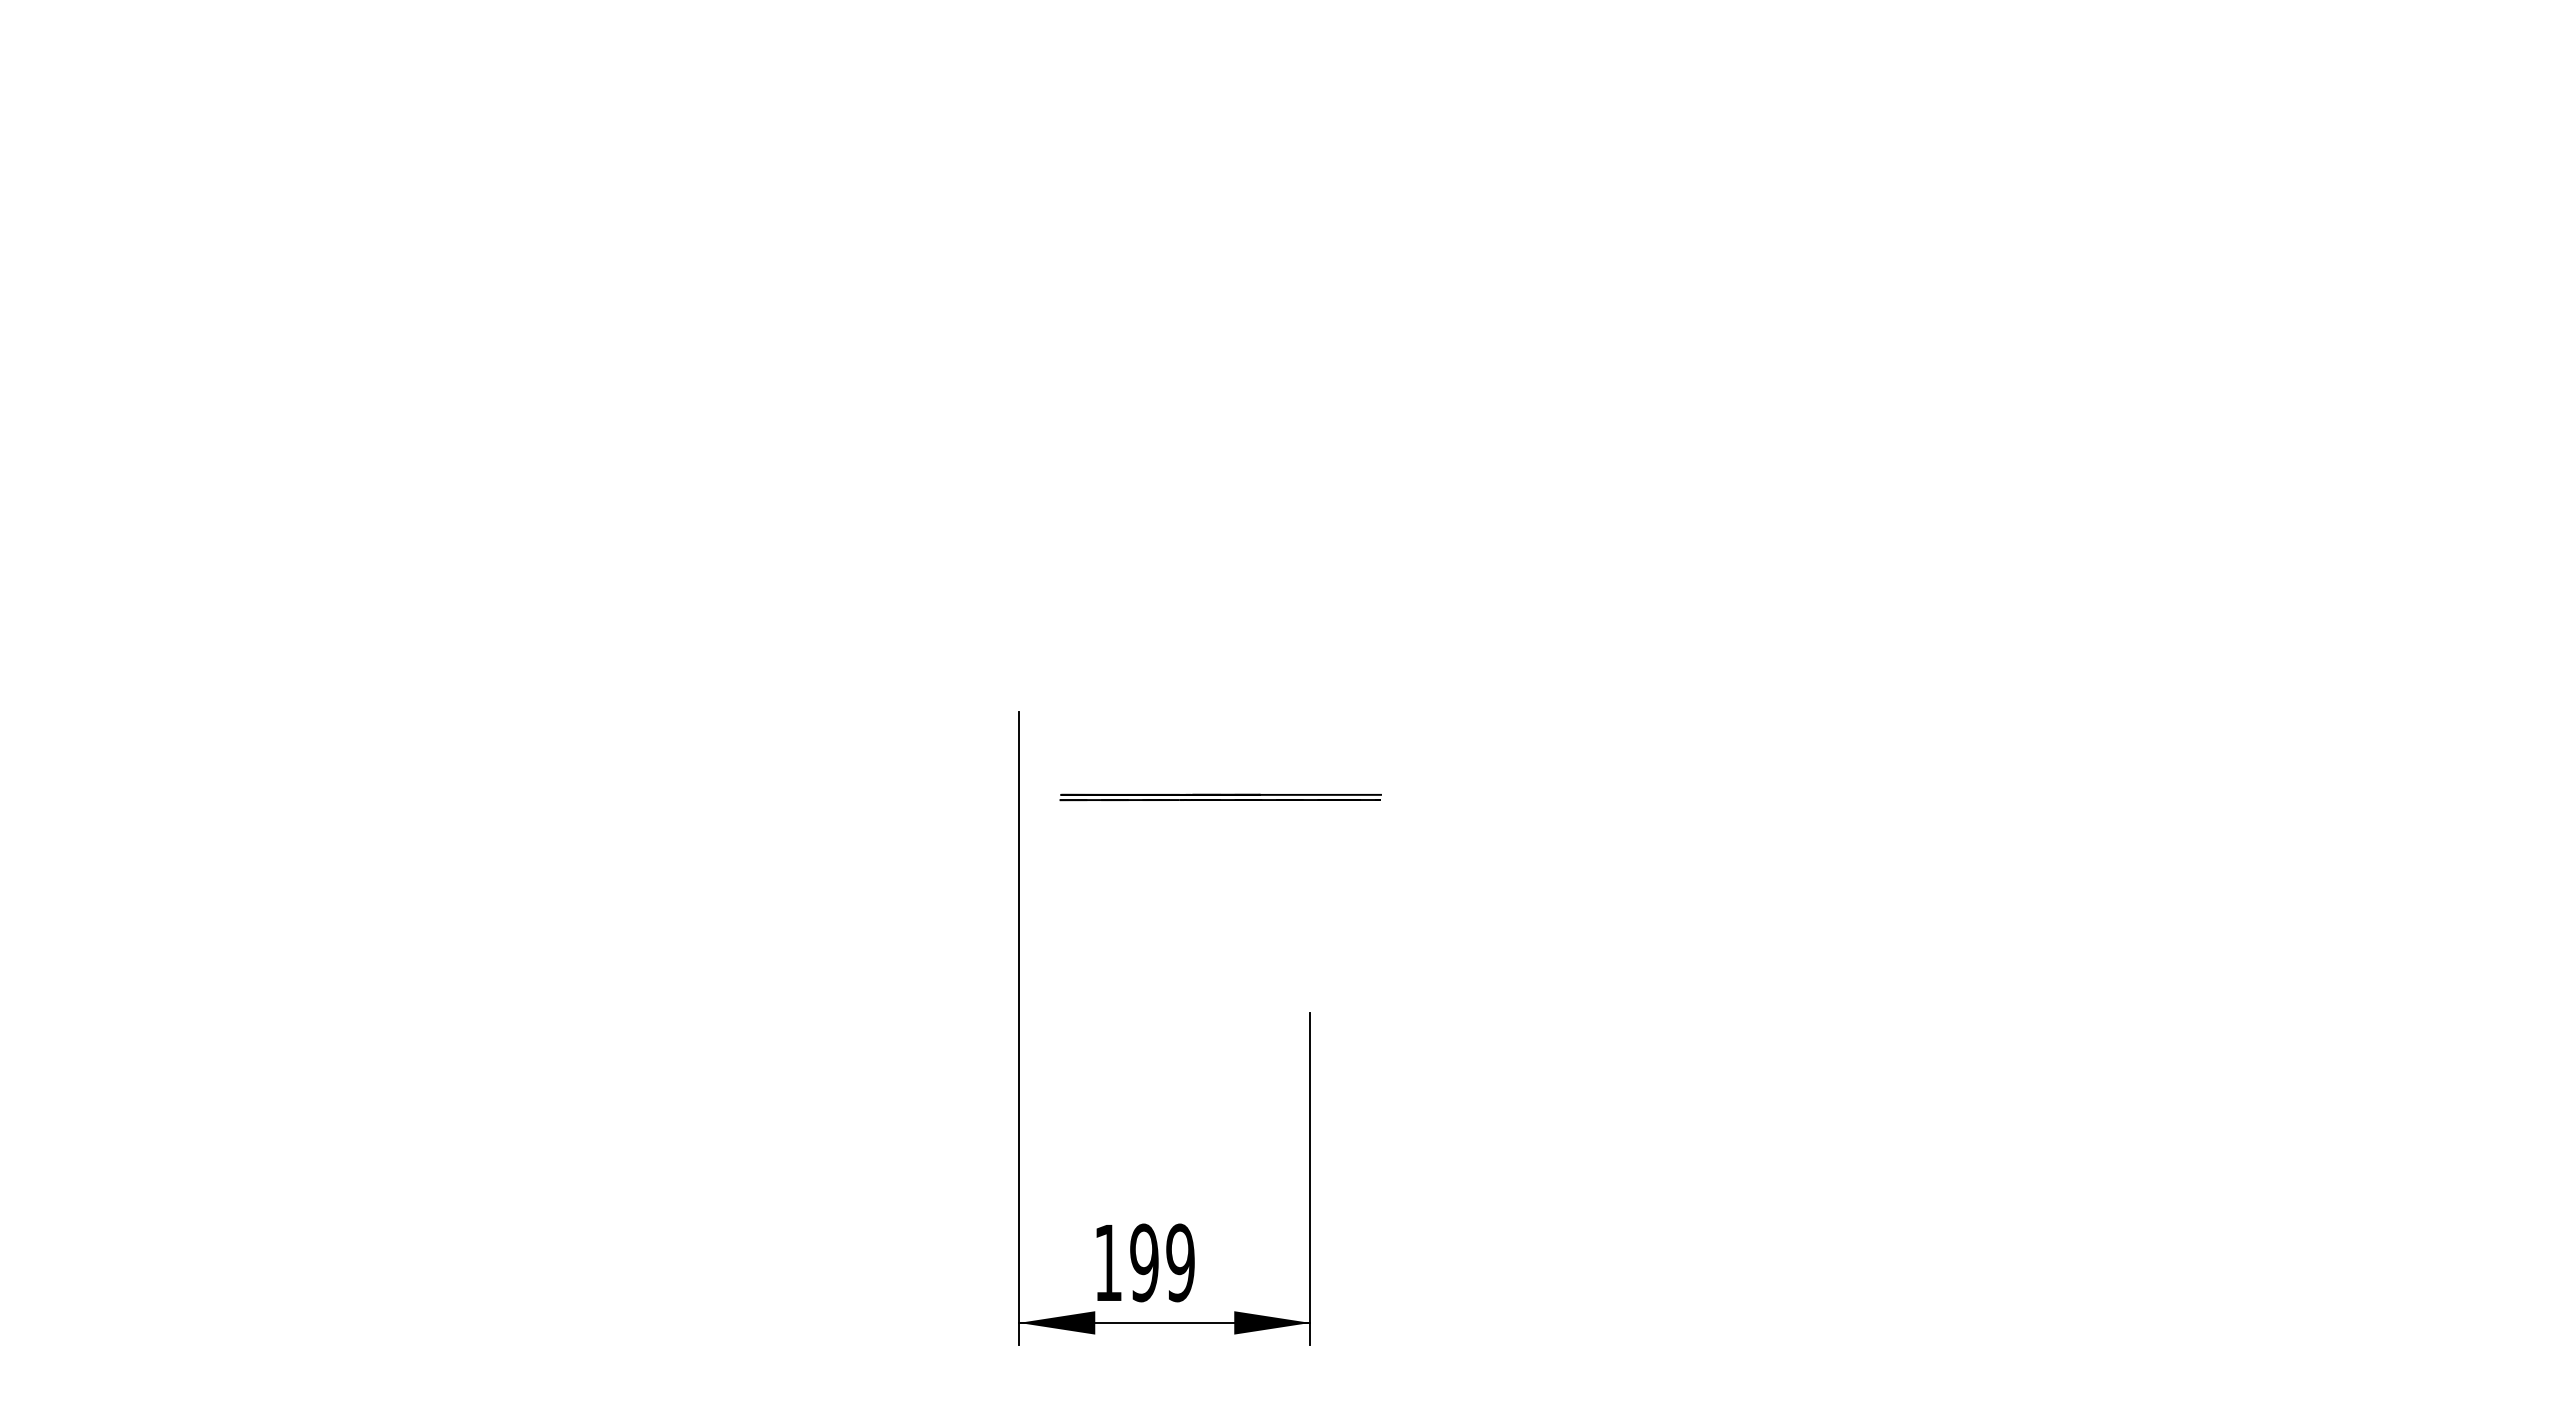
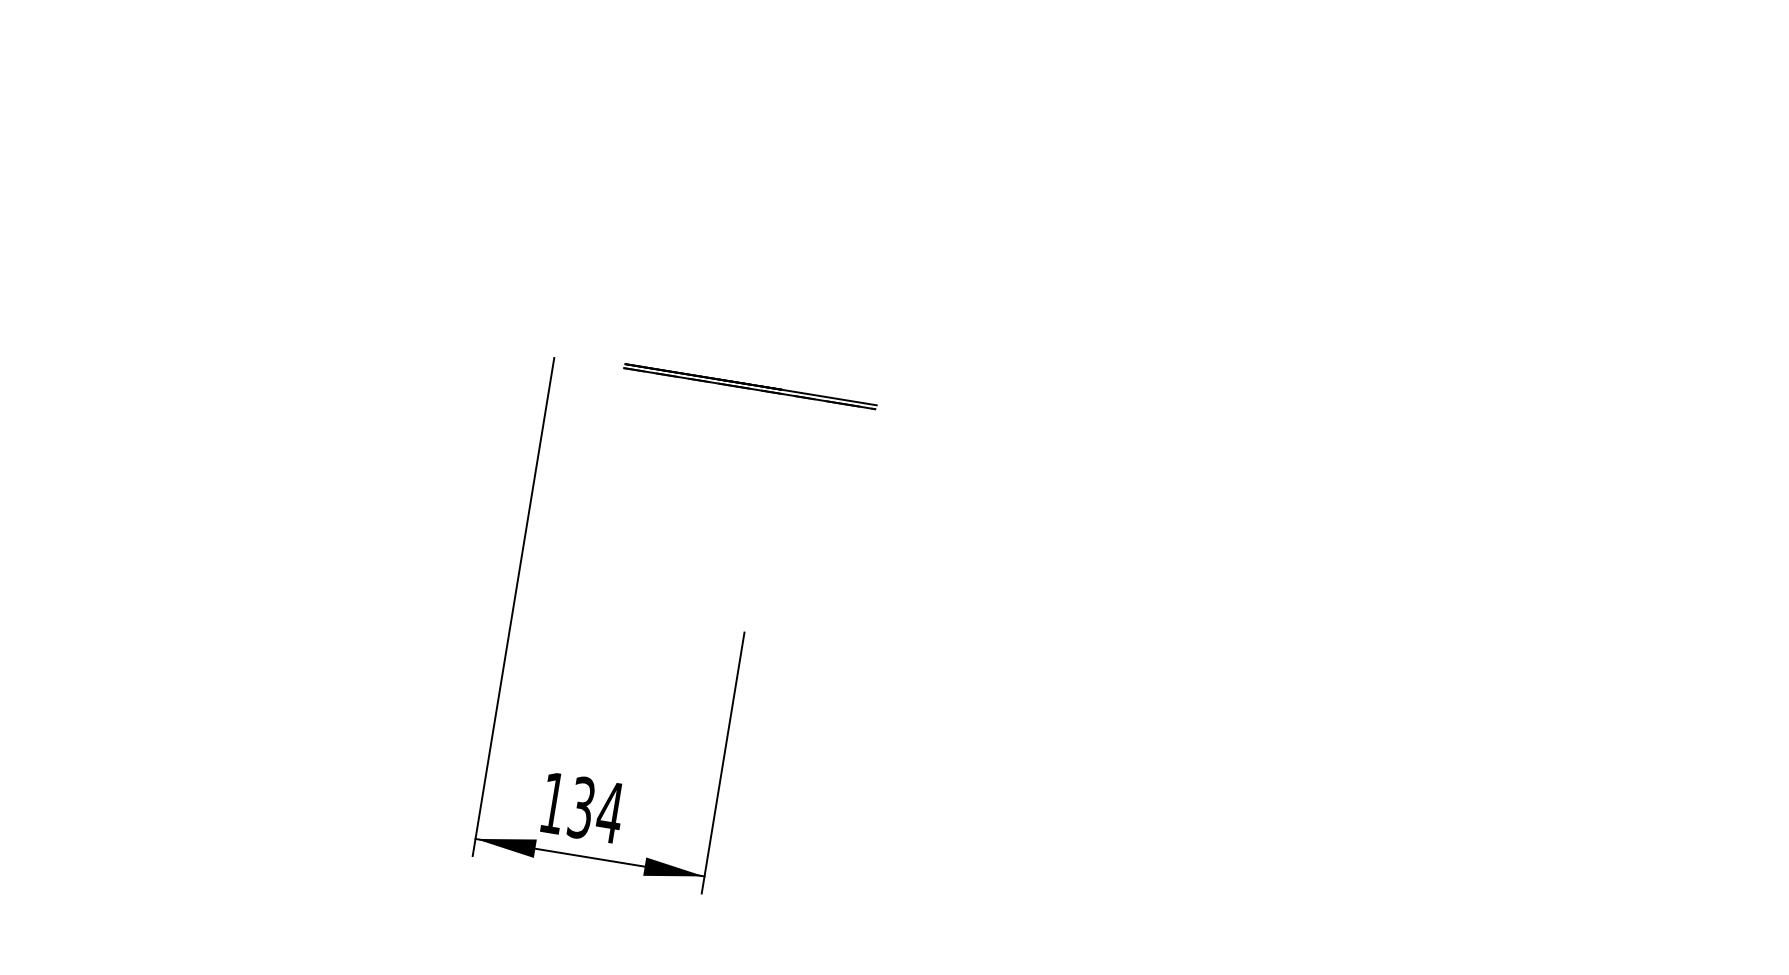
part: (1220, 797) -> (750, 386), moved
text: (1162, 1262) -> (596, 809), 199 -> 134

